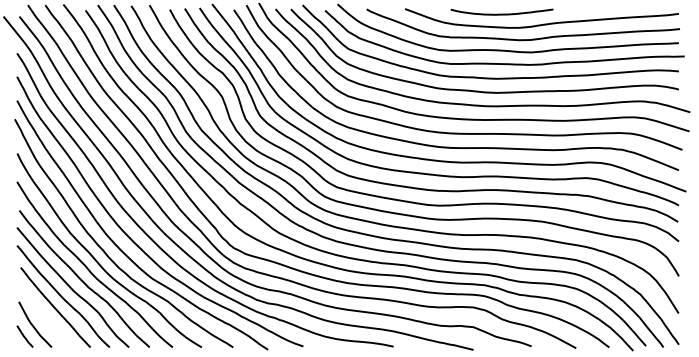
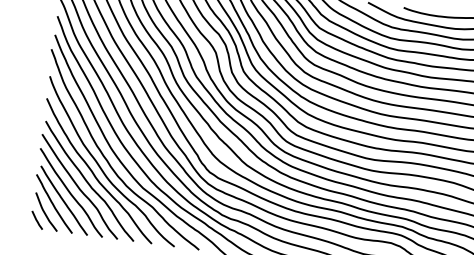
curve: (42, 312) -> (53, 203), added

